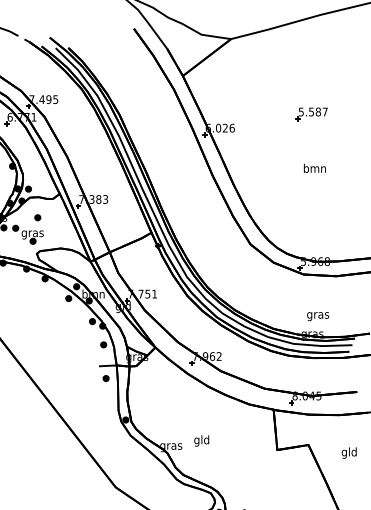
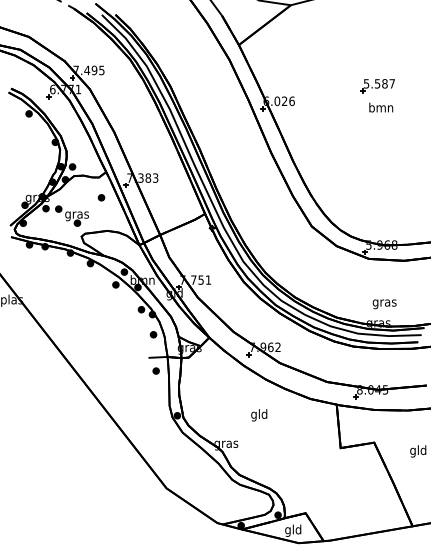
text: (315, 168) -> (381, 107), moved
part: (37, 217) -> (101, 197), moved
text: (201, 441) -> (259, 415), moved

